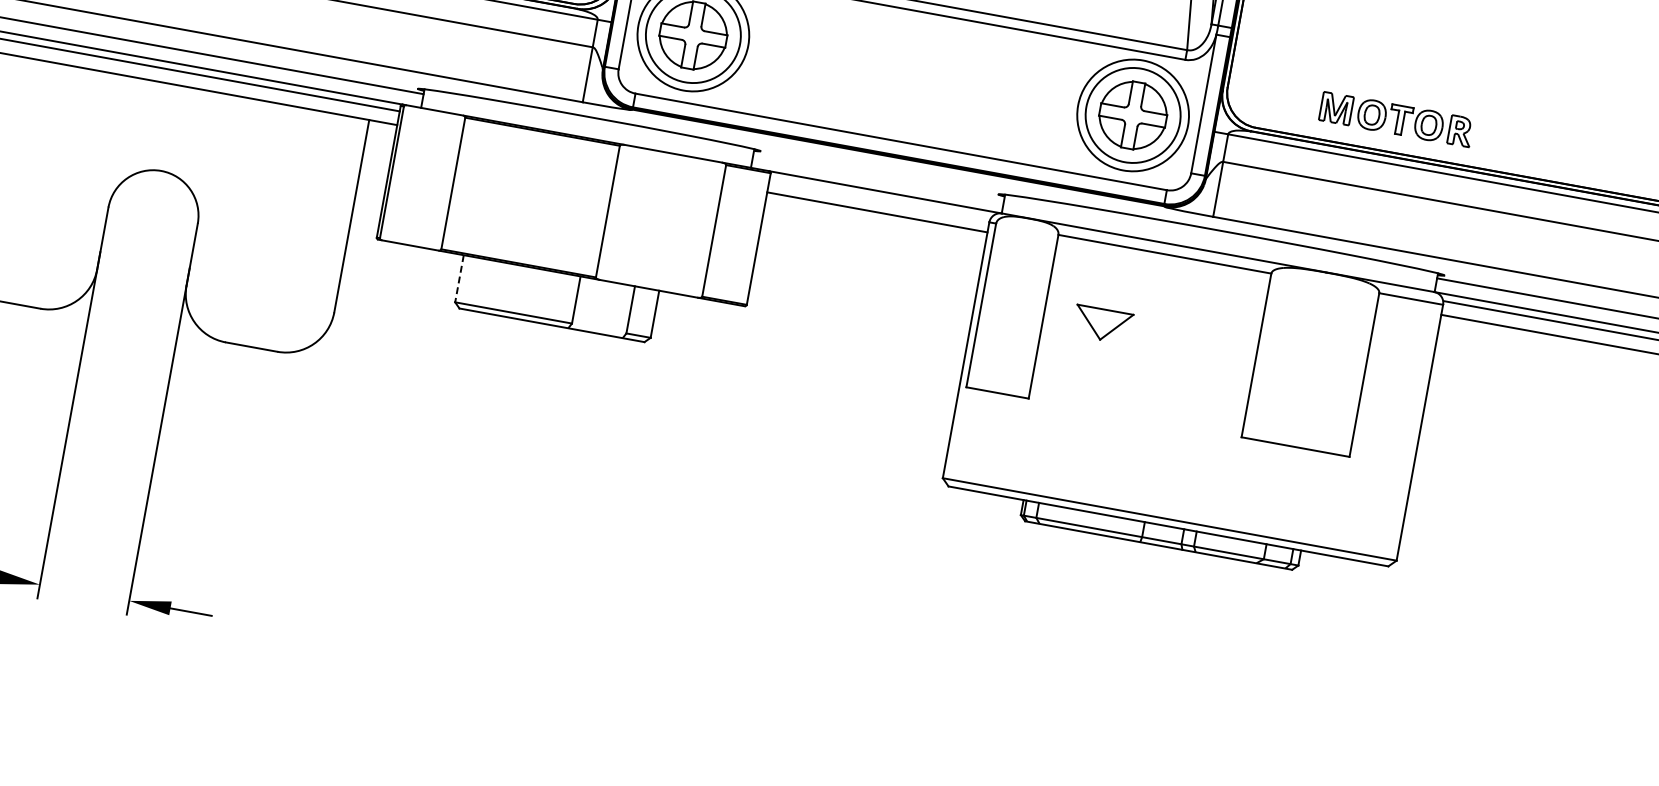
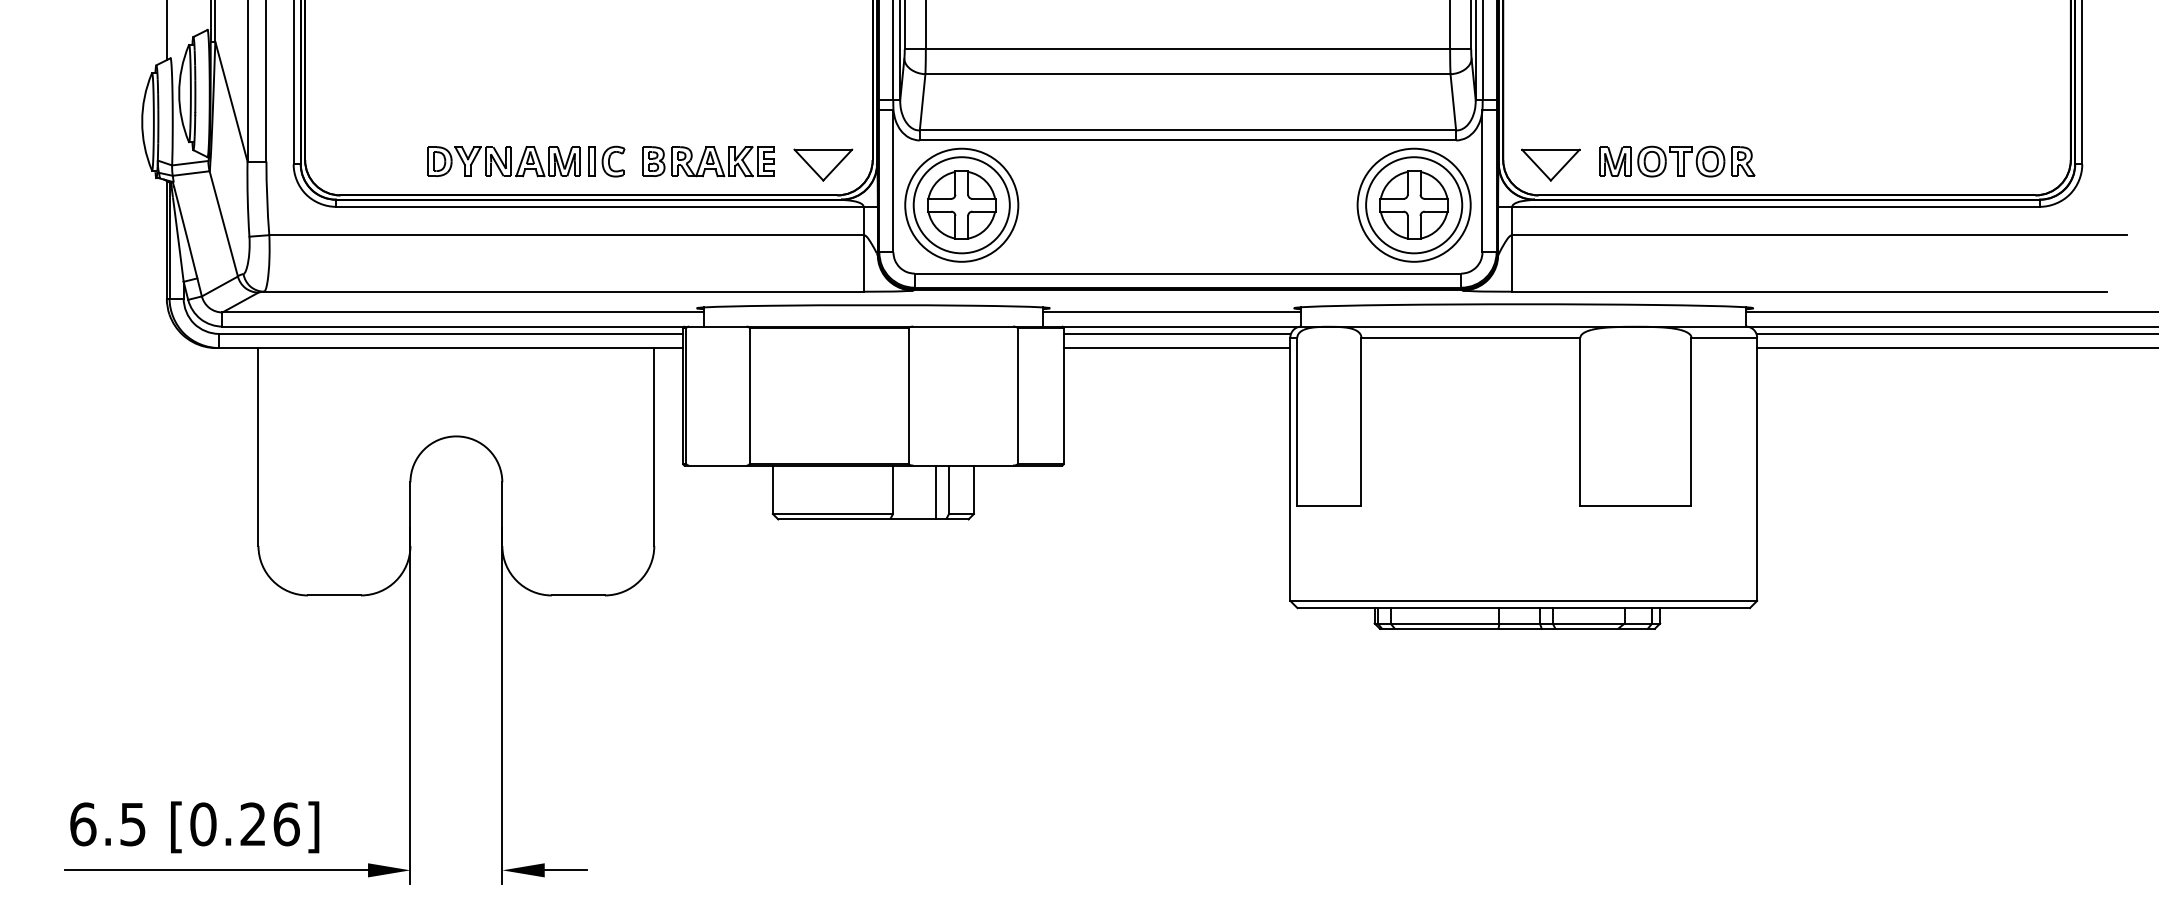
line: (879, 177) -> (1172, 312), added
line: (879, 198) -> (1176, 333), added
line: (458, 279) -> (772, 490), dashed -> solid
line: (617, 310) -> (935, 492), added
part: (1102, 324) -> (1550, 164), moved

